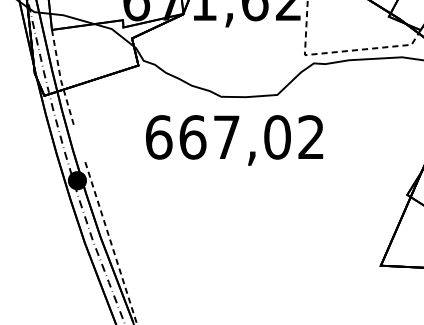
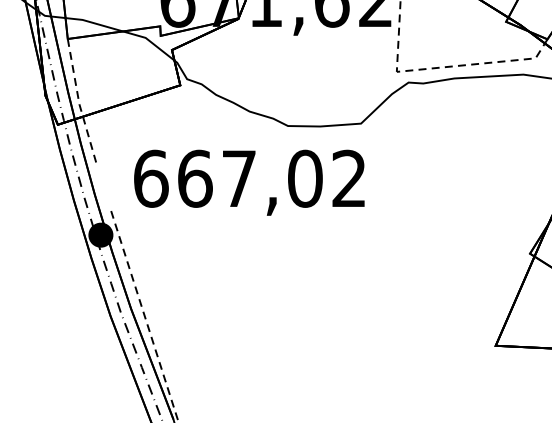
text: (234, 140) -> (249, 182), moved

